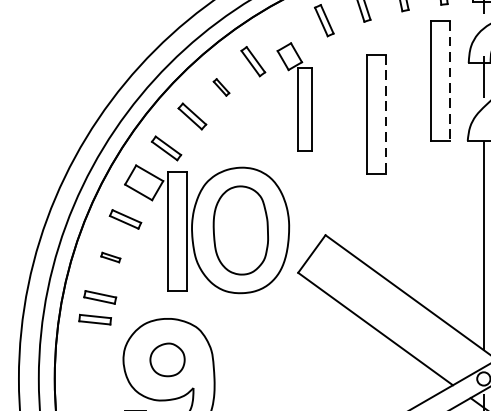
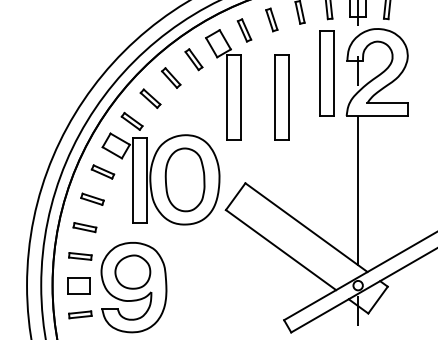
line: (450, 81) -> (334, 73), dashed -> solid
part: (221, 86) -> (171, 77), size x1.67
part: (294, 96) -> (223, 84), size x1.43
line: (386, 114) -> (288, 97), dashed -> solid
part: (110, 256) -> (92, 198), size x1.67
part: (95, 319) -> (80, 256), moved
part: (166, 359) -> (132, 271), size x1.43
part: (91, 378) -> (78, 285), added

